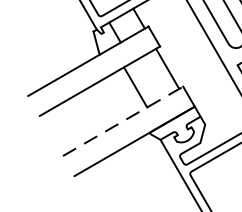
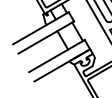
line: (124, 120) -> (57, 55), dashed -> solid

